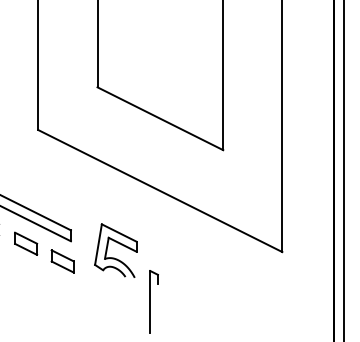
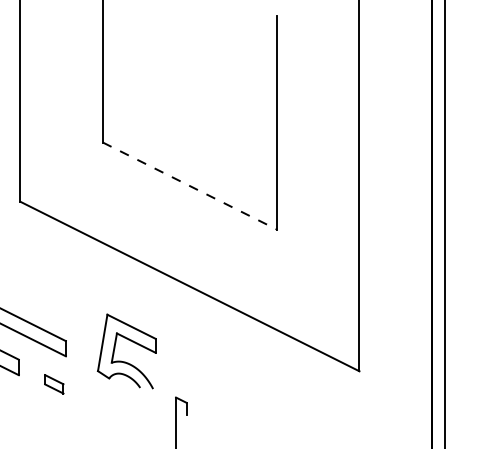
line: (160, 118) -> (190, 185), solid -> dashed
part: (114, 257) -> (124, 360), moved
part: (62, 261) -> (54, 384), size x0.6

